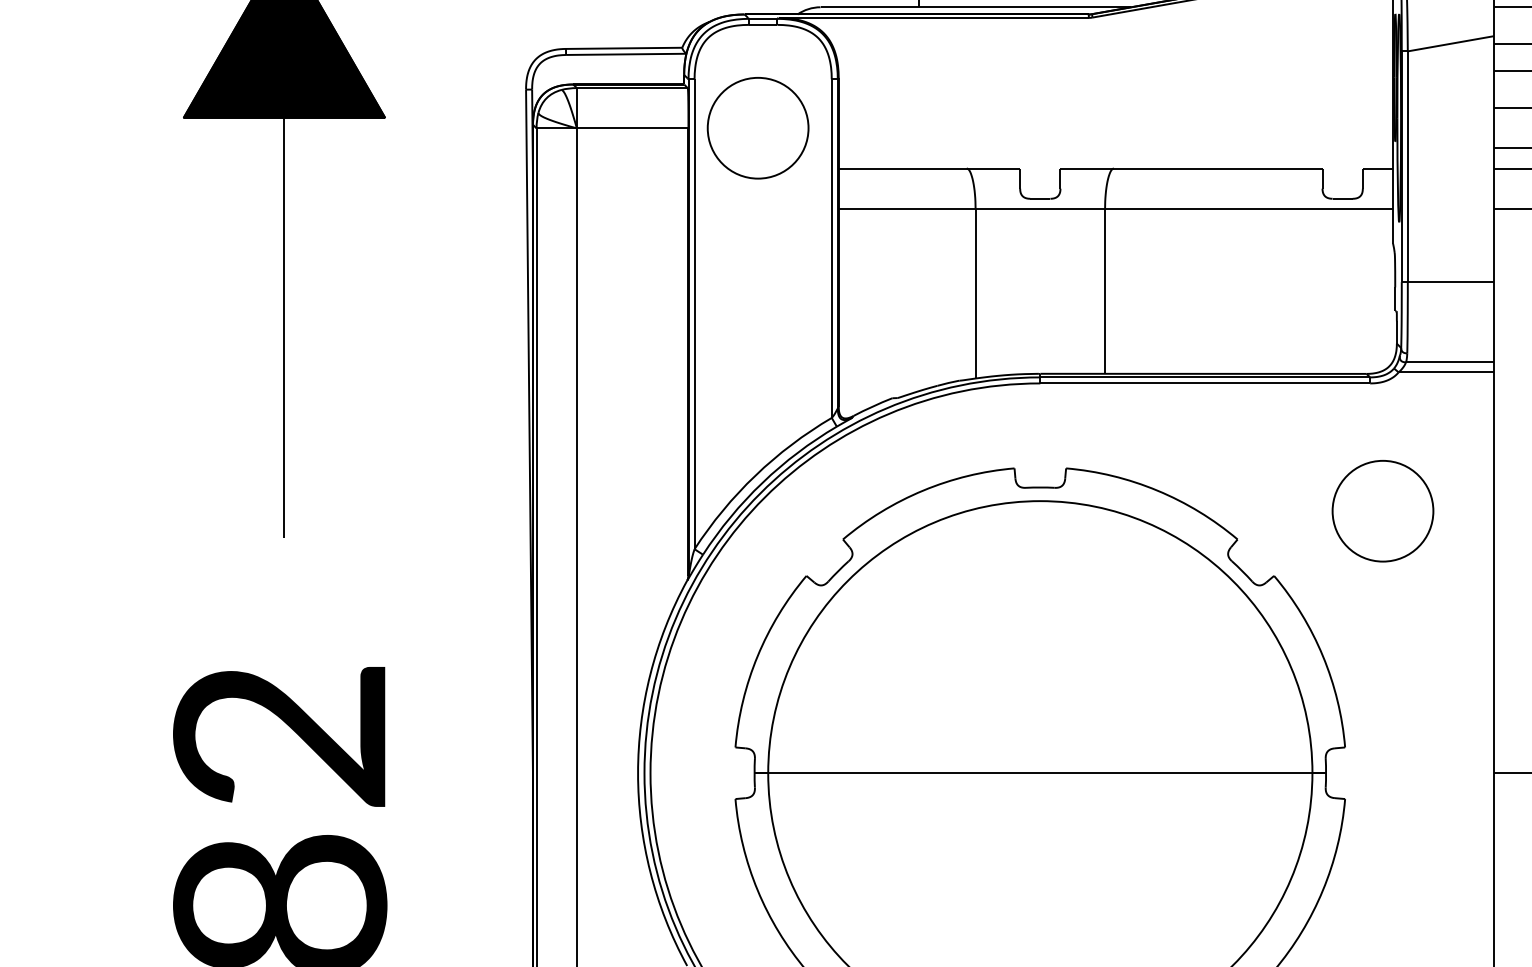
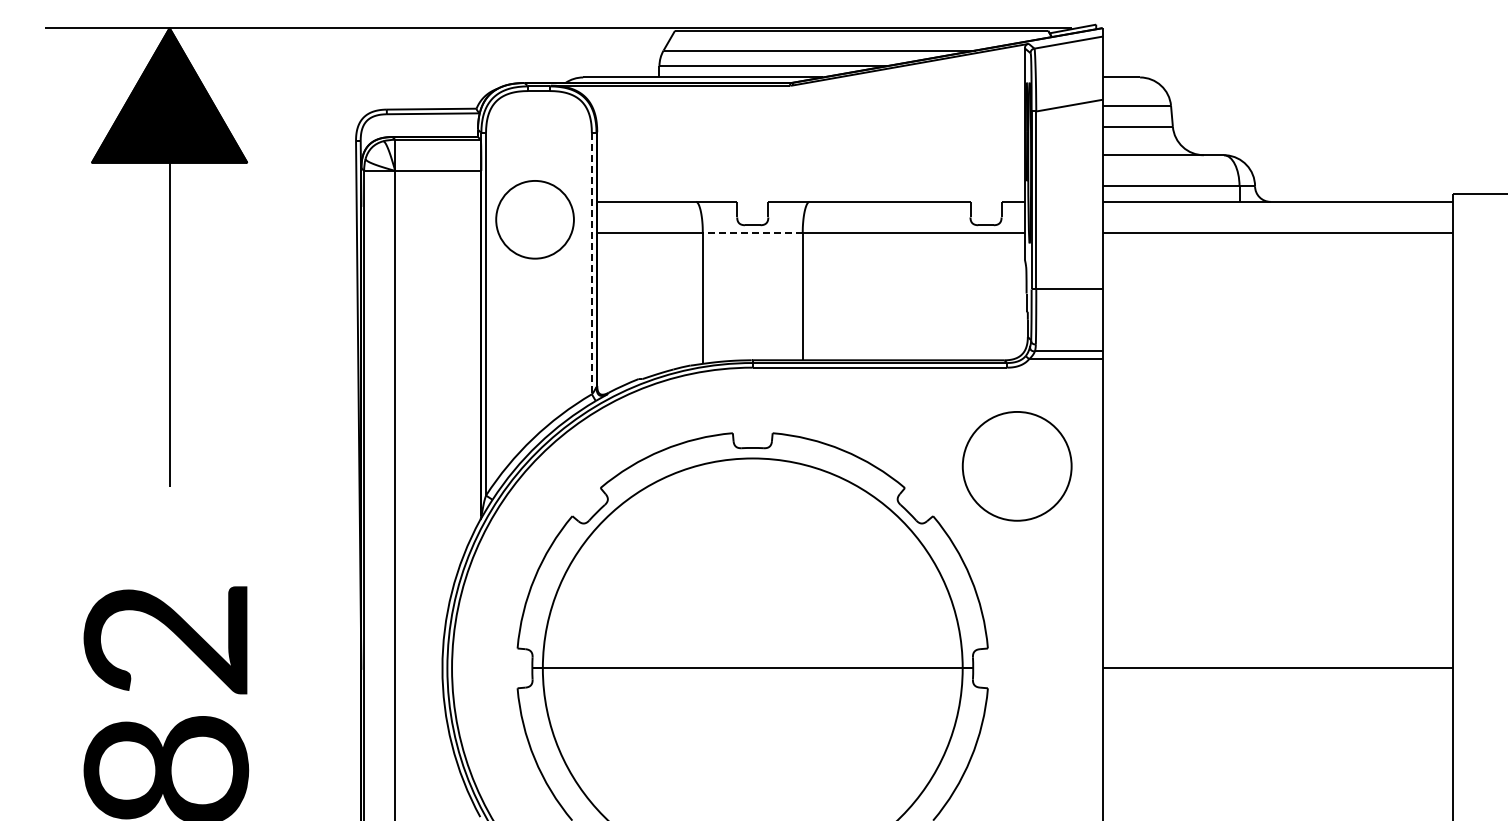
part: (757, 127) -> (534, 219), moved
line: (1039, 208) -> (752, 232), solid -> dashed
line: (831, 248) -> (591, 263), solid -> dashed
part: (1382, 510) -> (1016, 465), size x1.4

